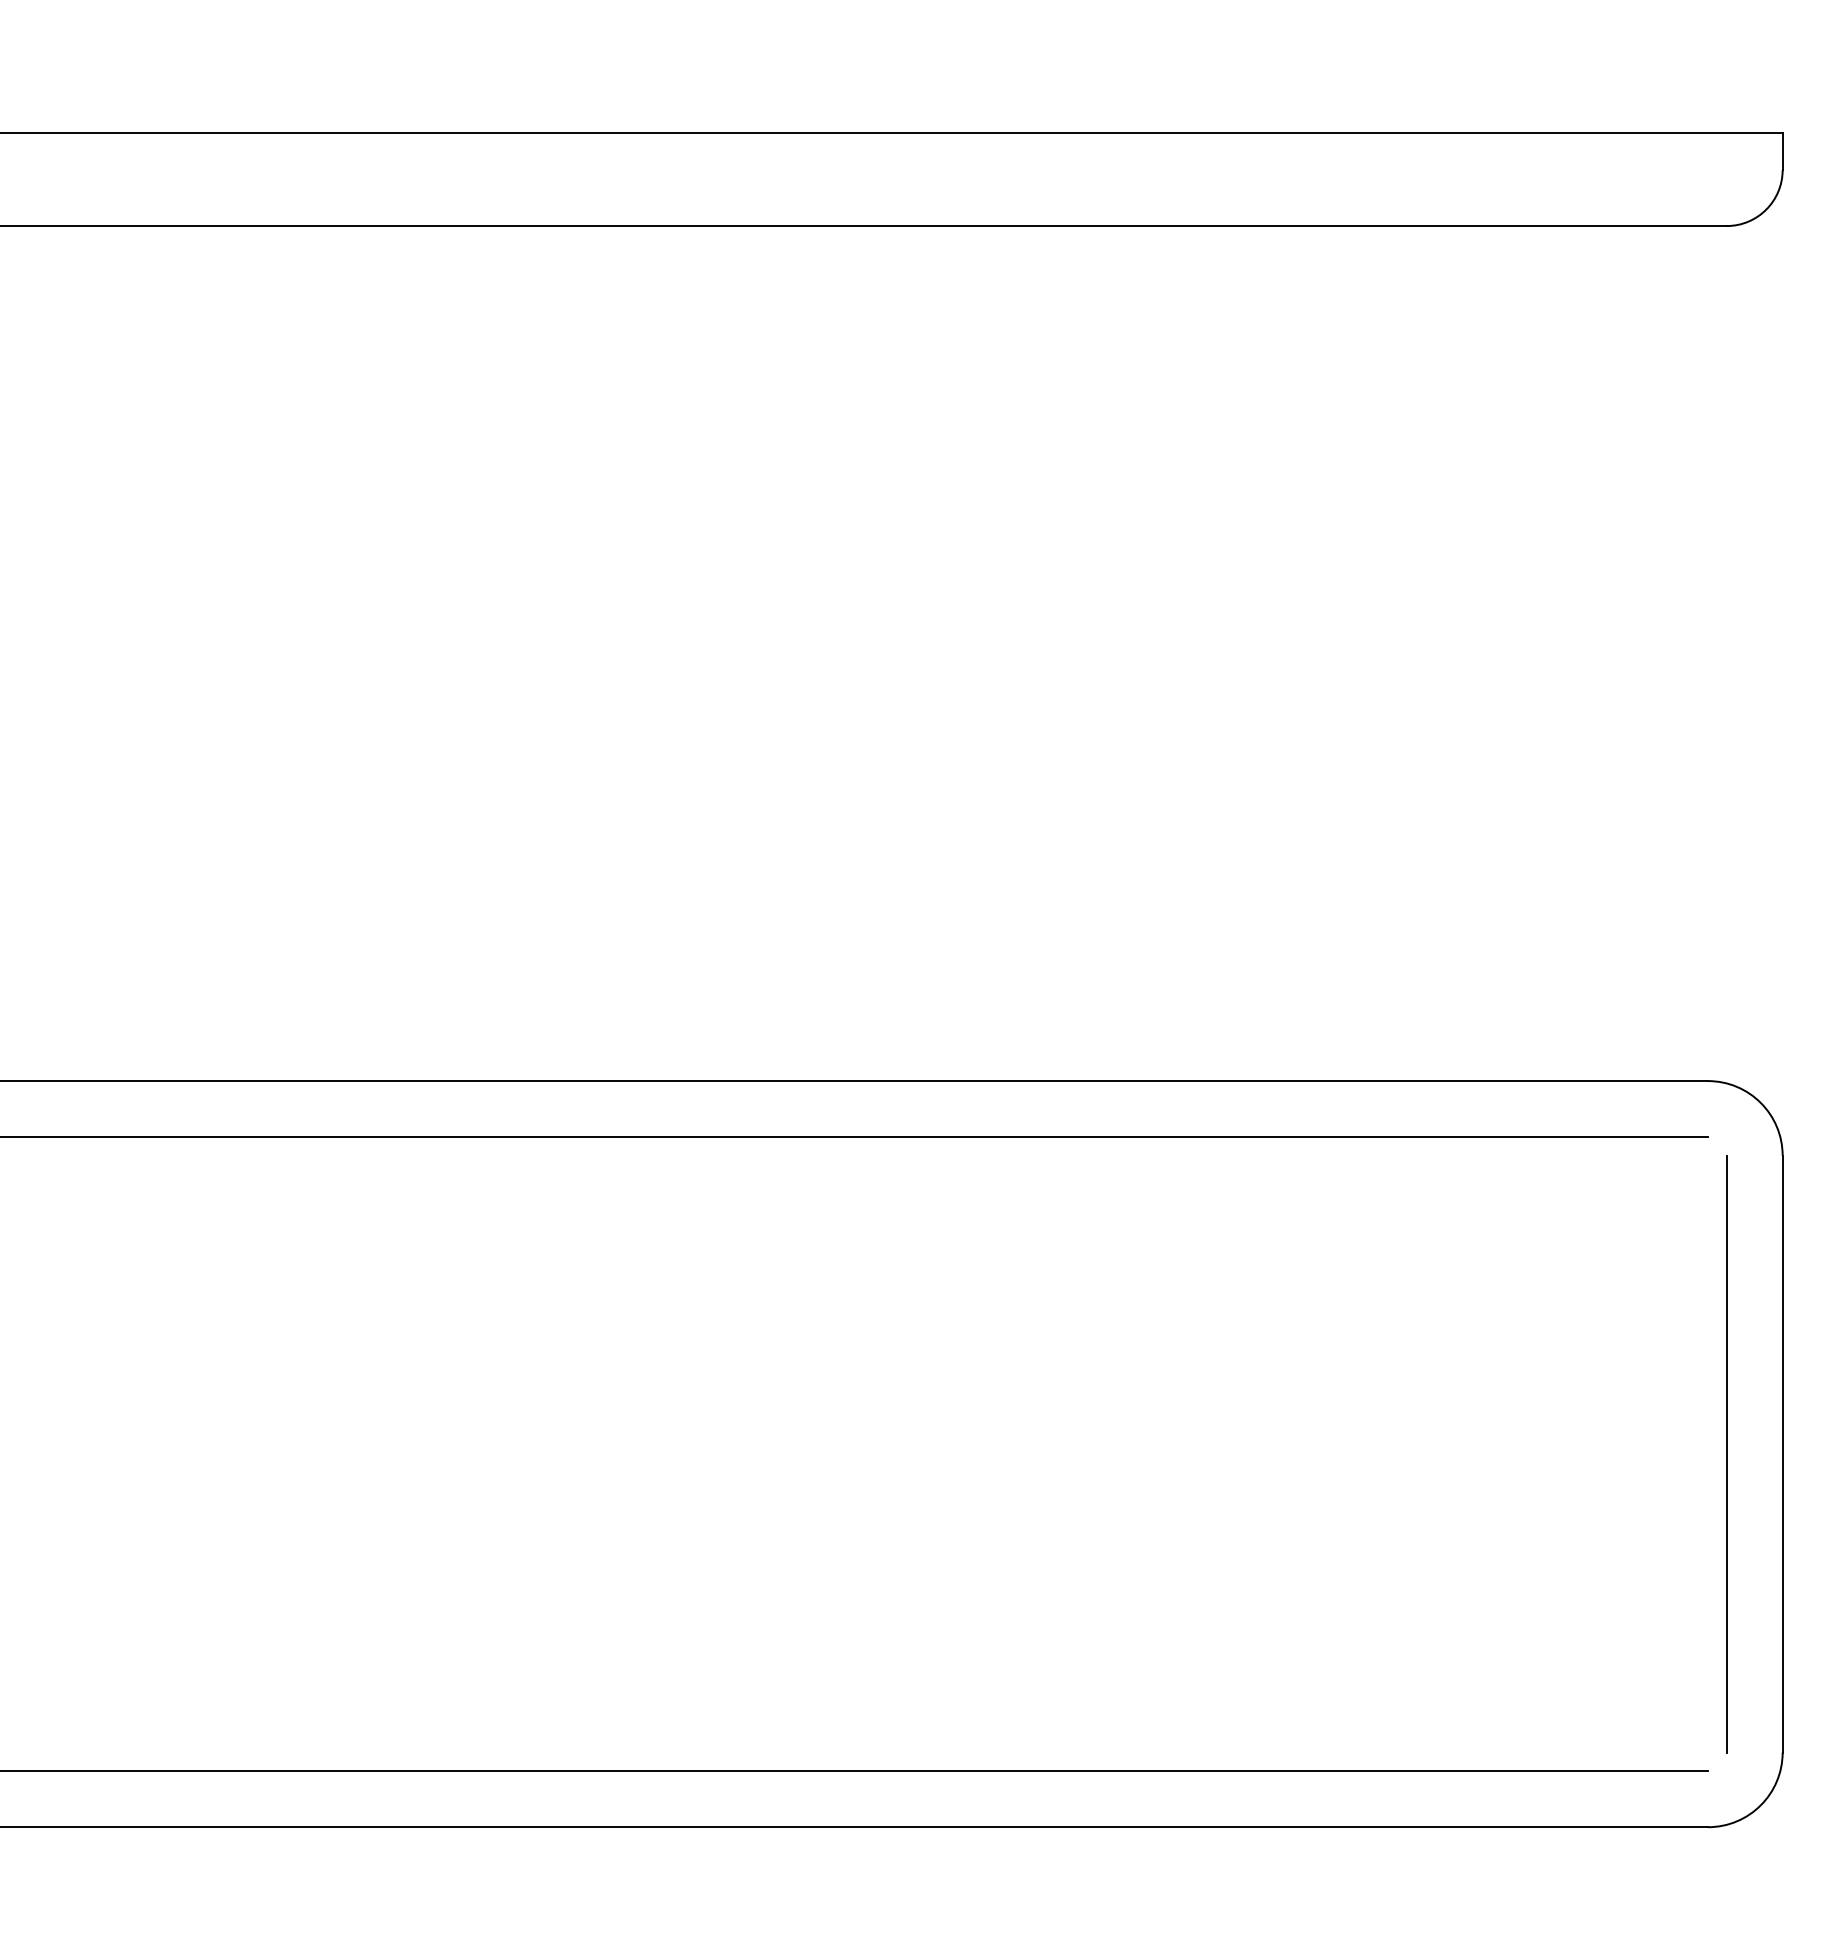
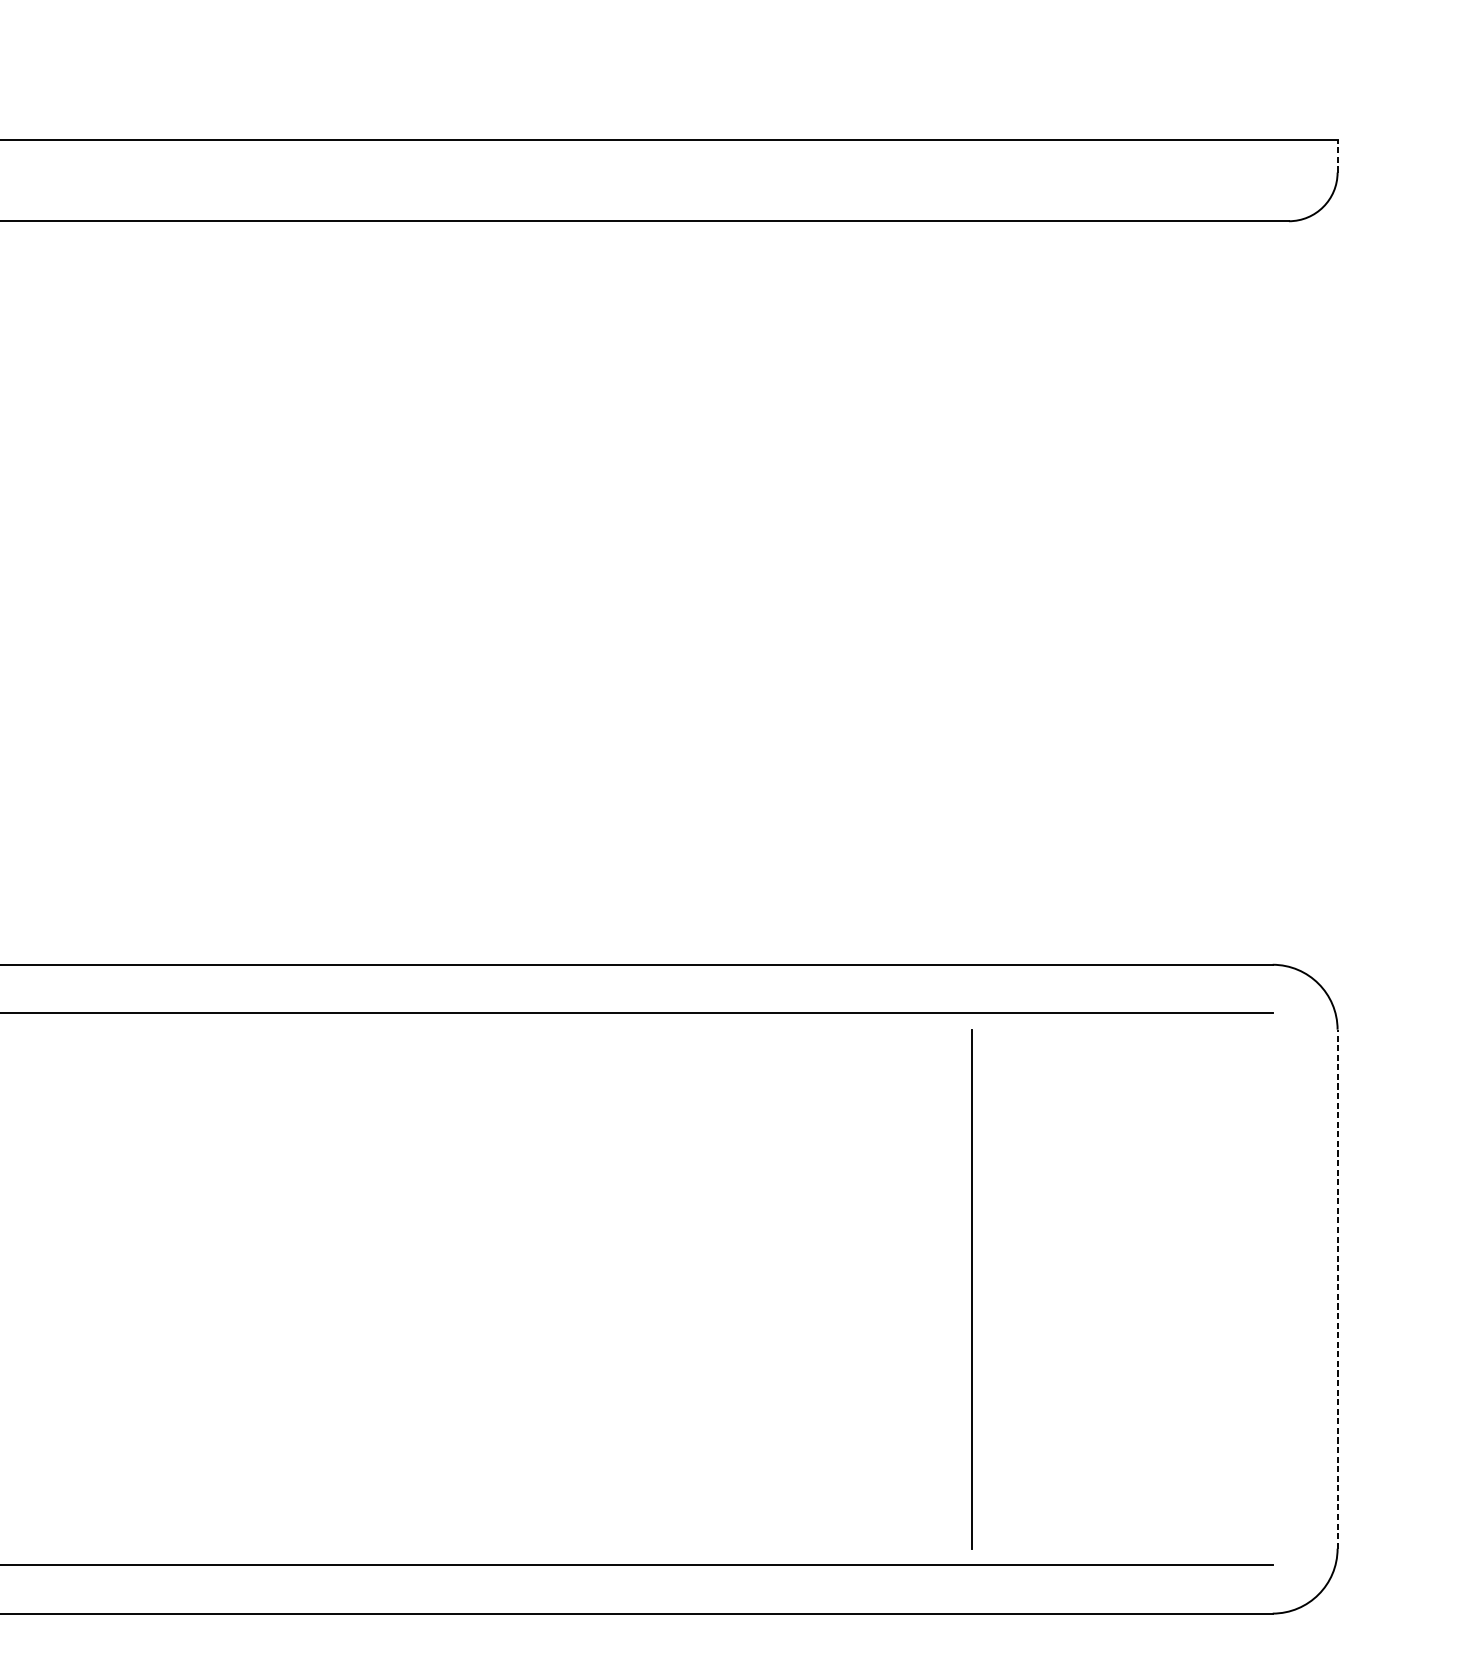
line: (1782, 151) -> (1337, 156), solid -> dashed
line: (1782, 1453) -> (1337, 1288), solid -> dashed
line: (1726, 1454) -> (972, 1289), moved

